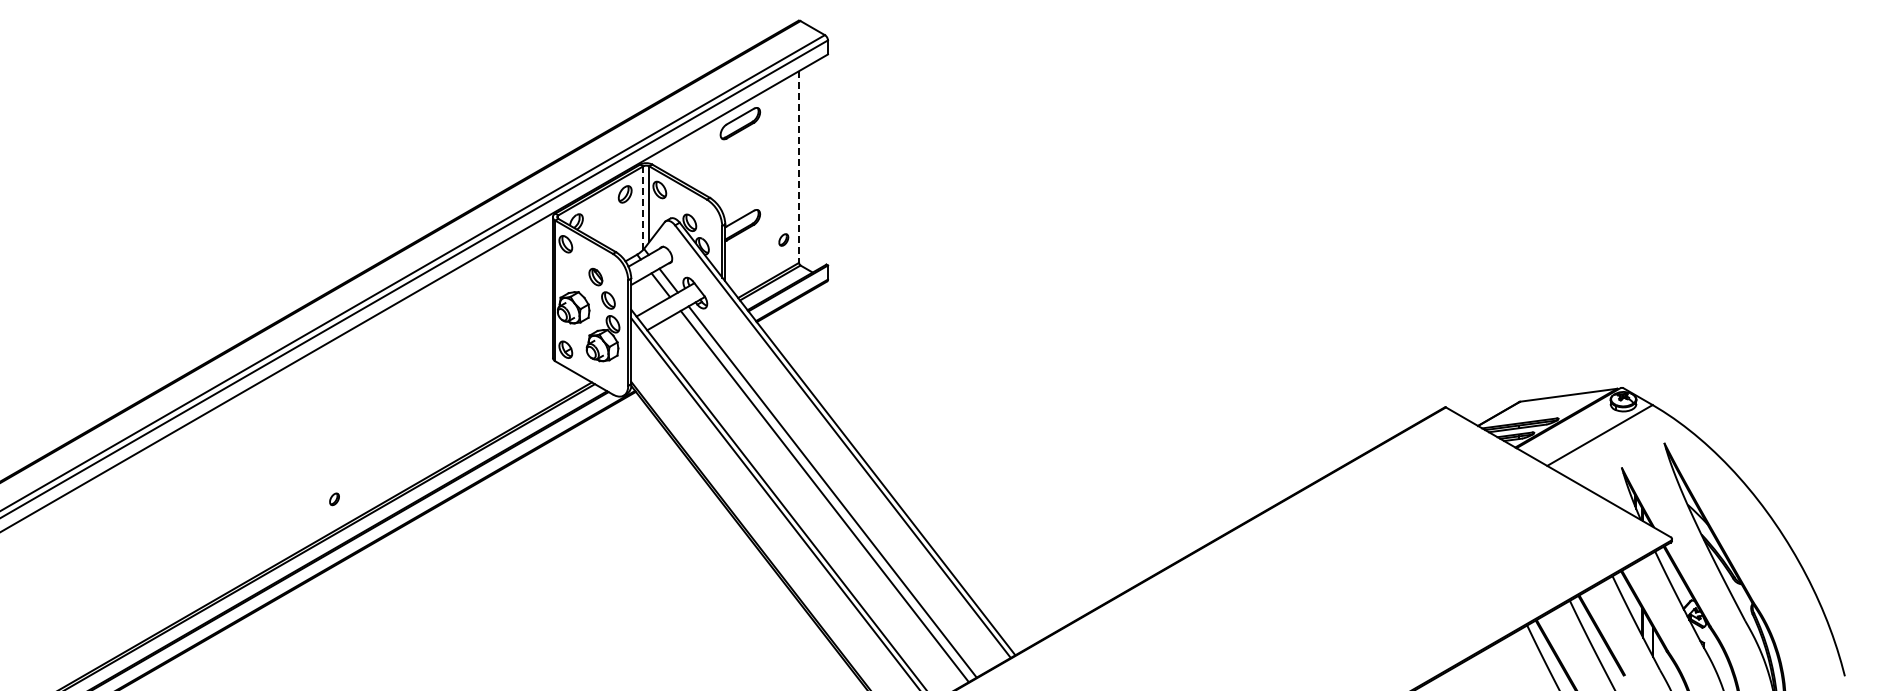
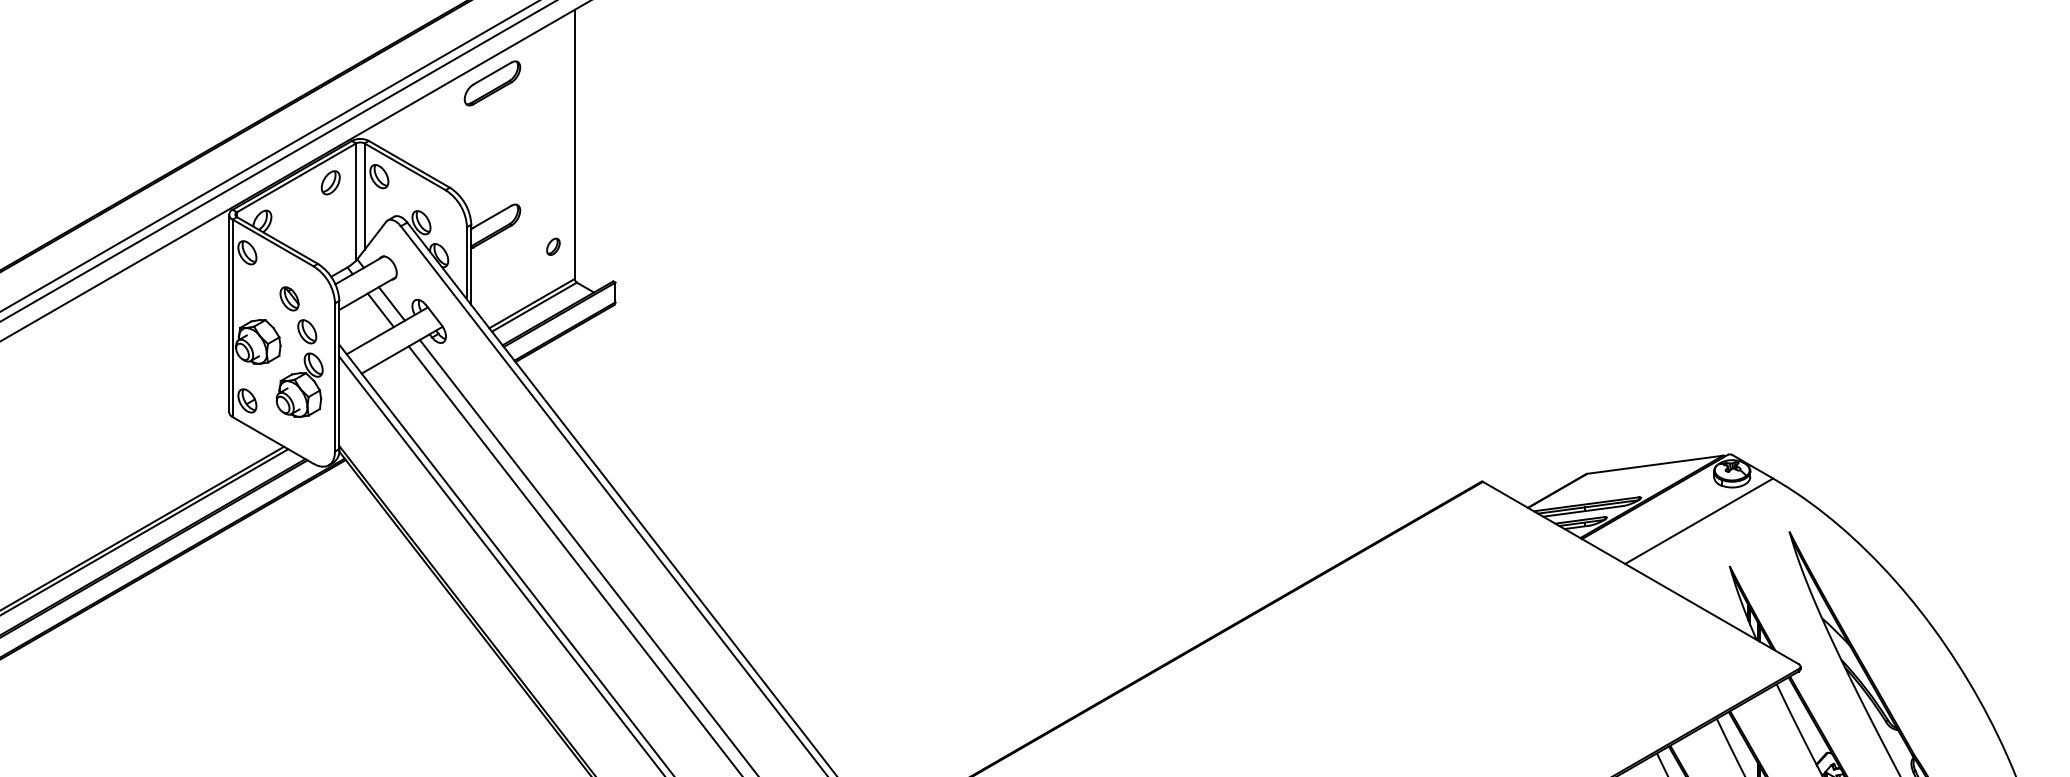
line: (799, 167) -> (575, 145), dashed -> solid
line: (643, 208) -> (356, 202), dashed -> solid

